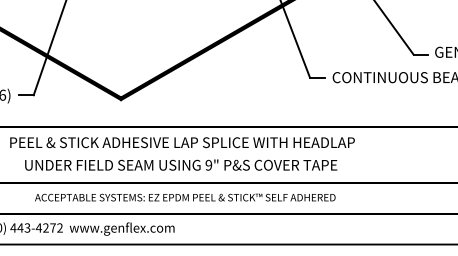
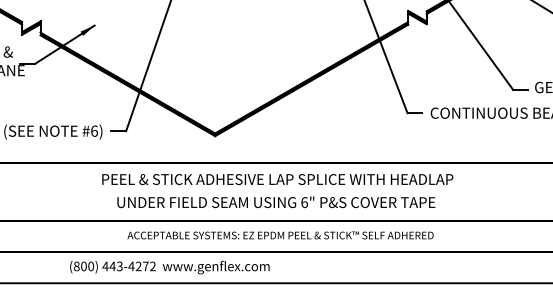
text: (208, 165) -> (304, 202), 9" -> 6"

